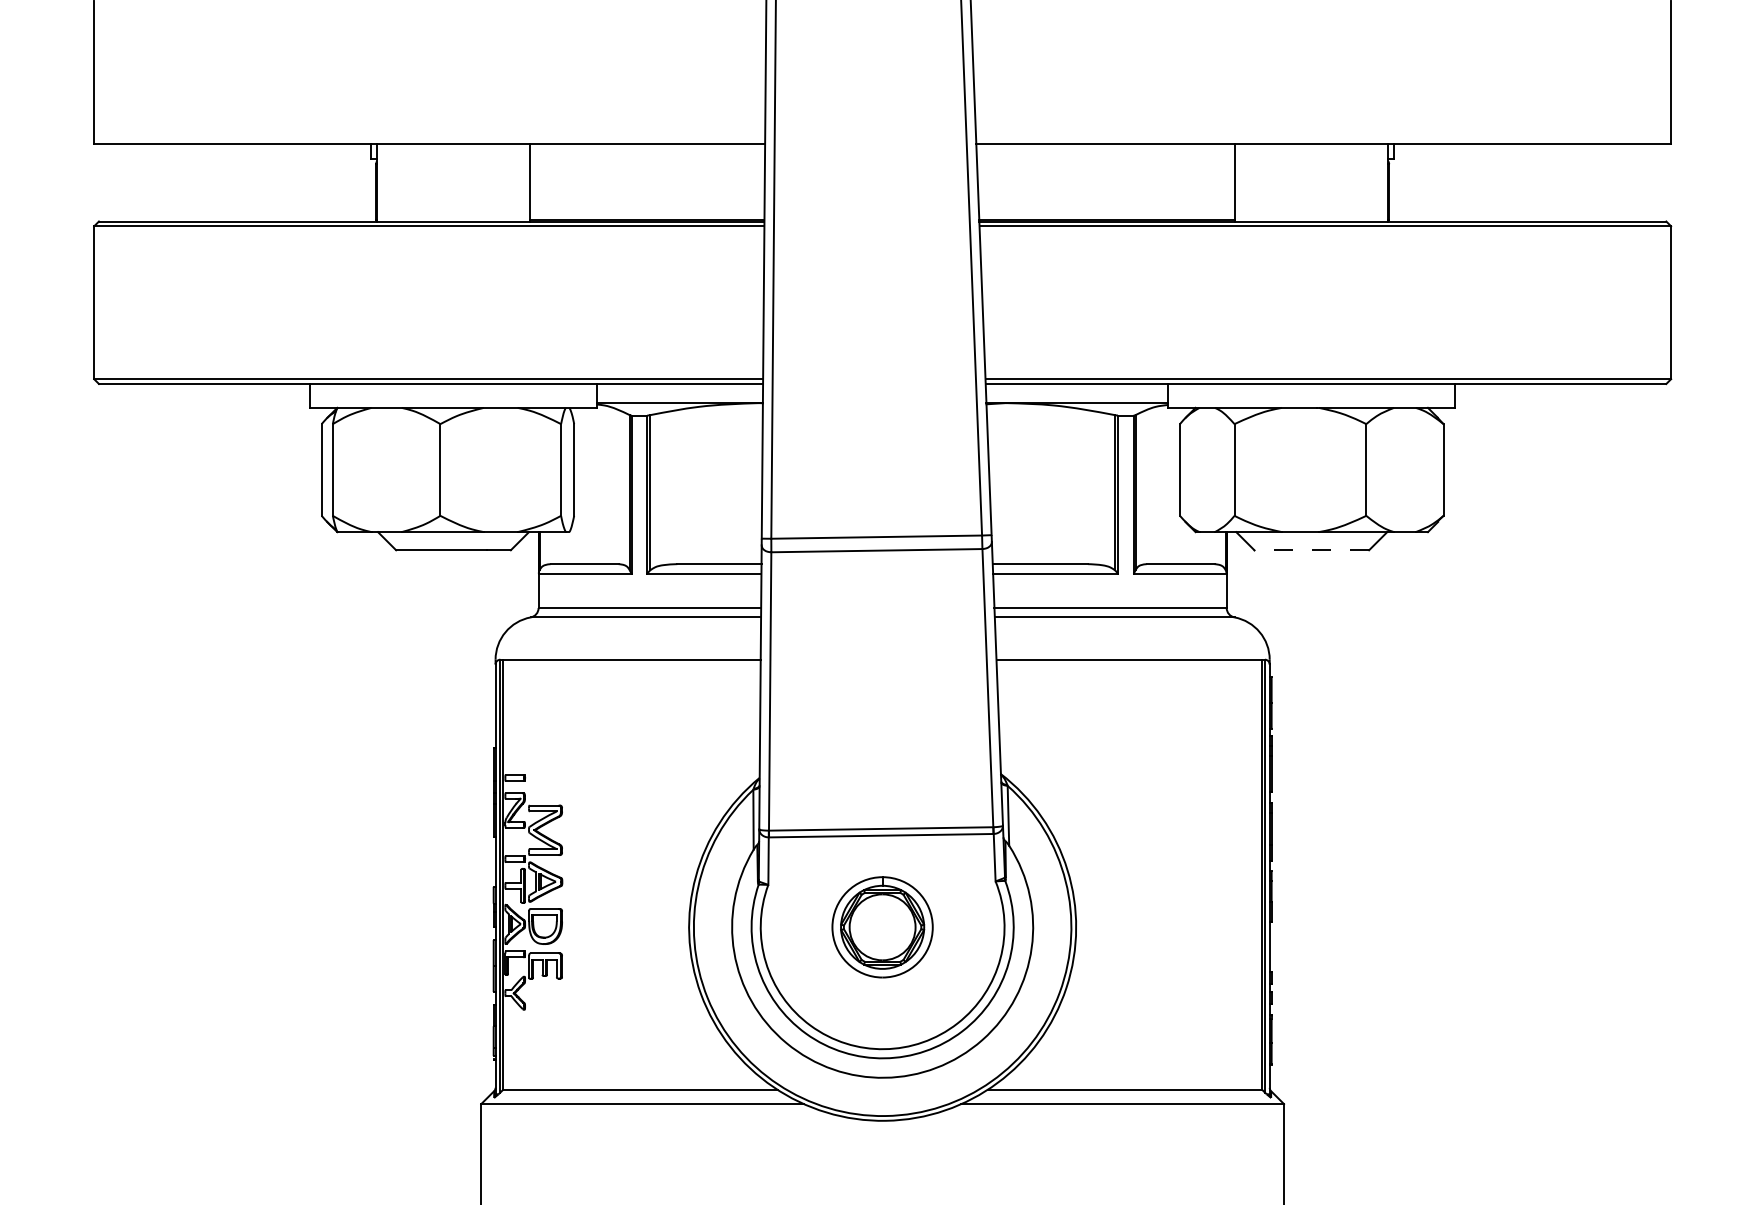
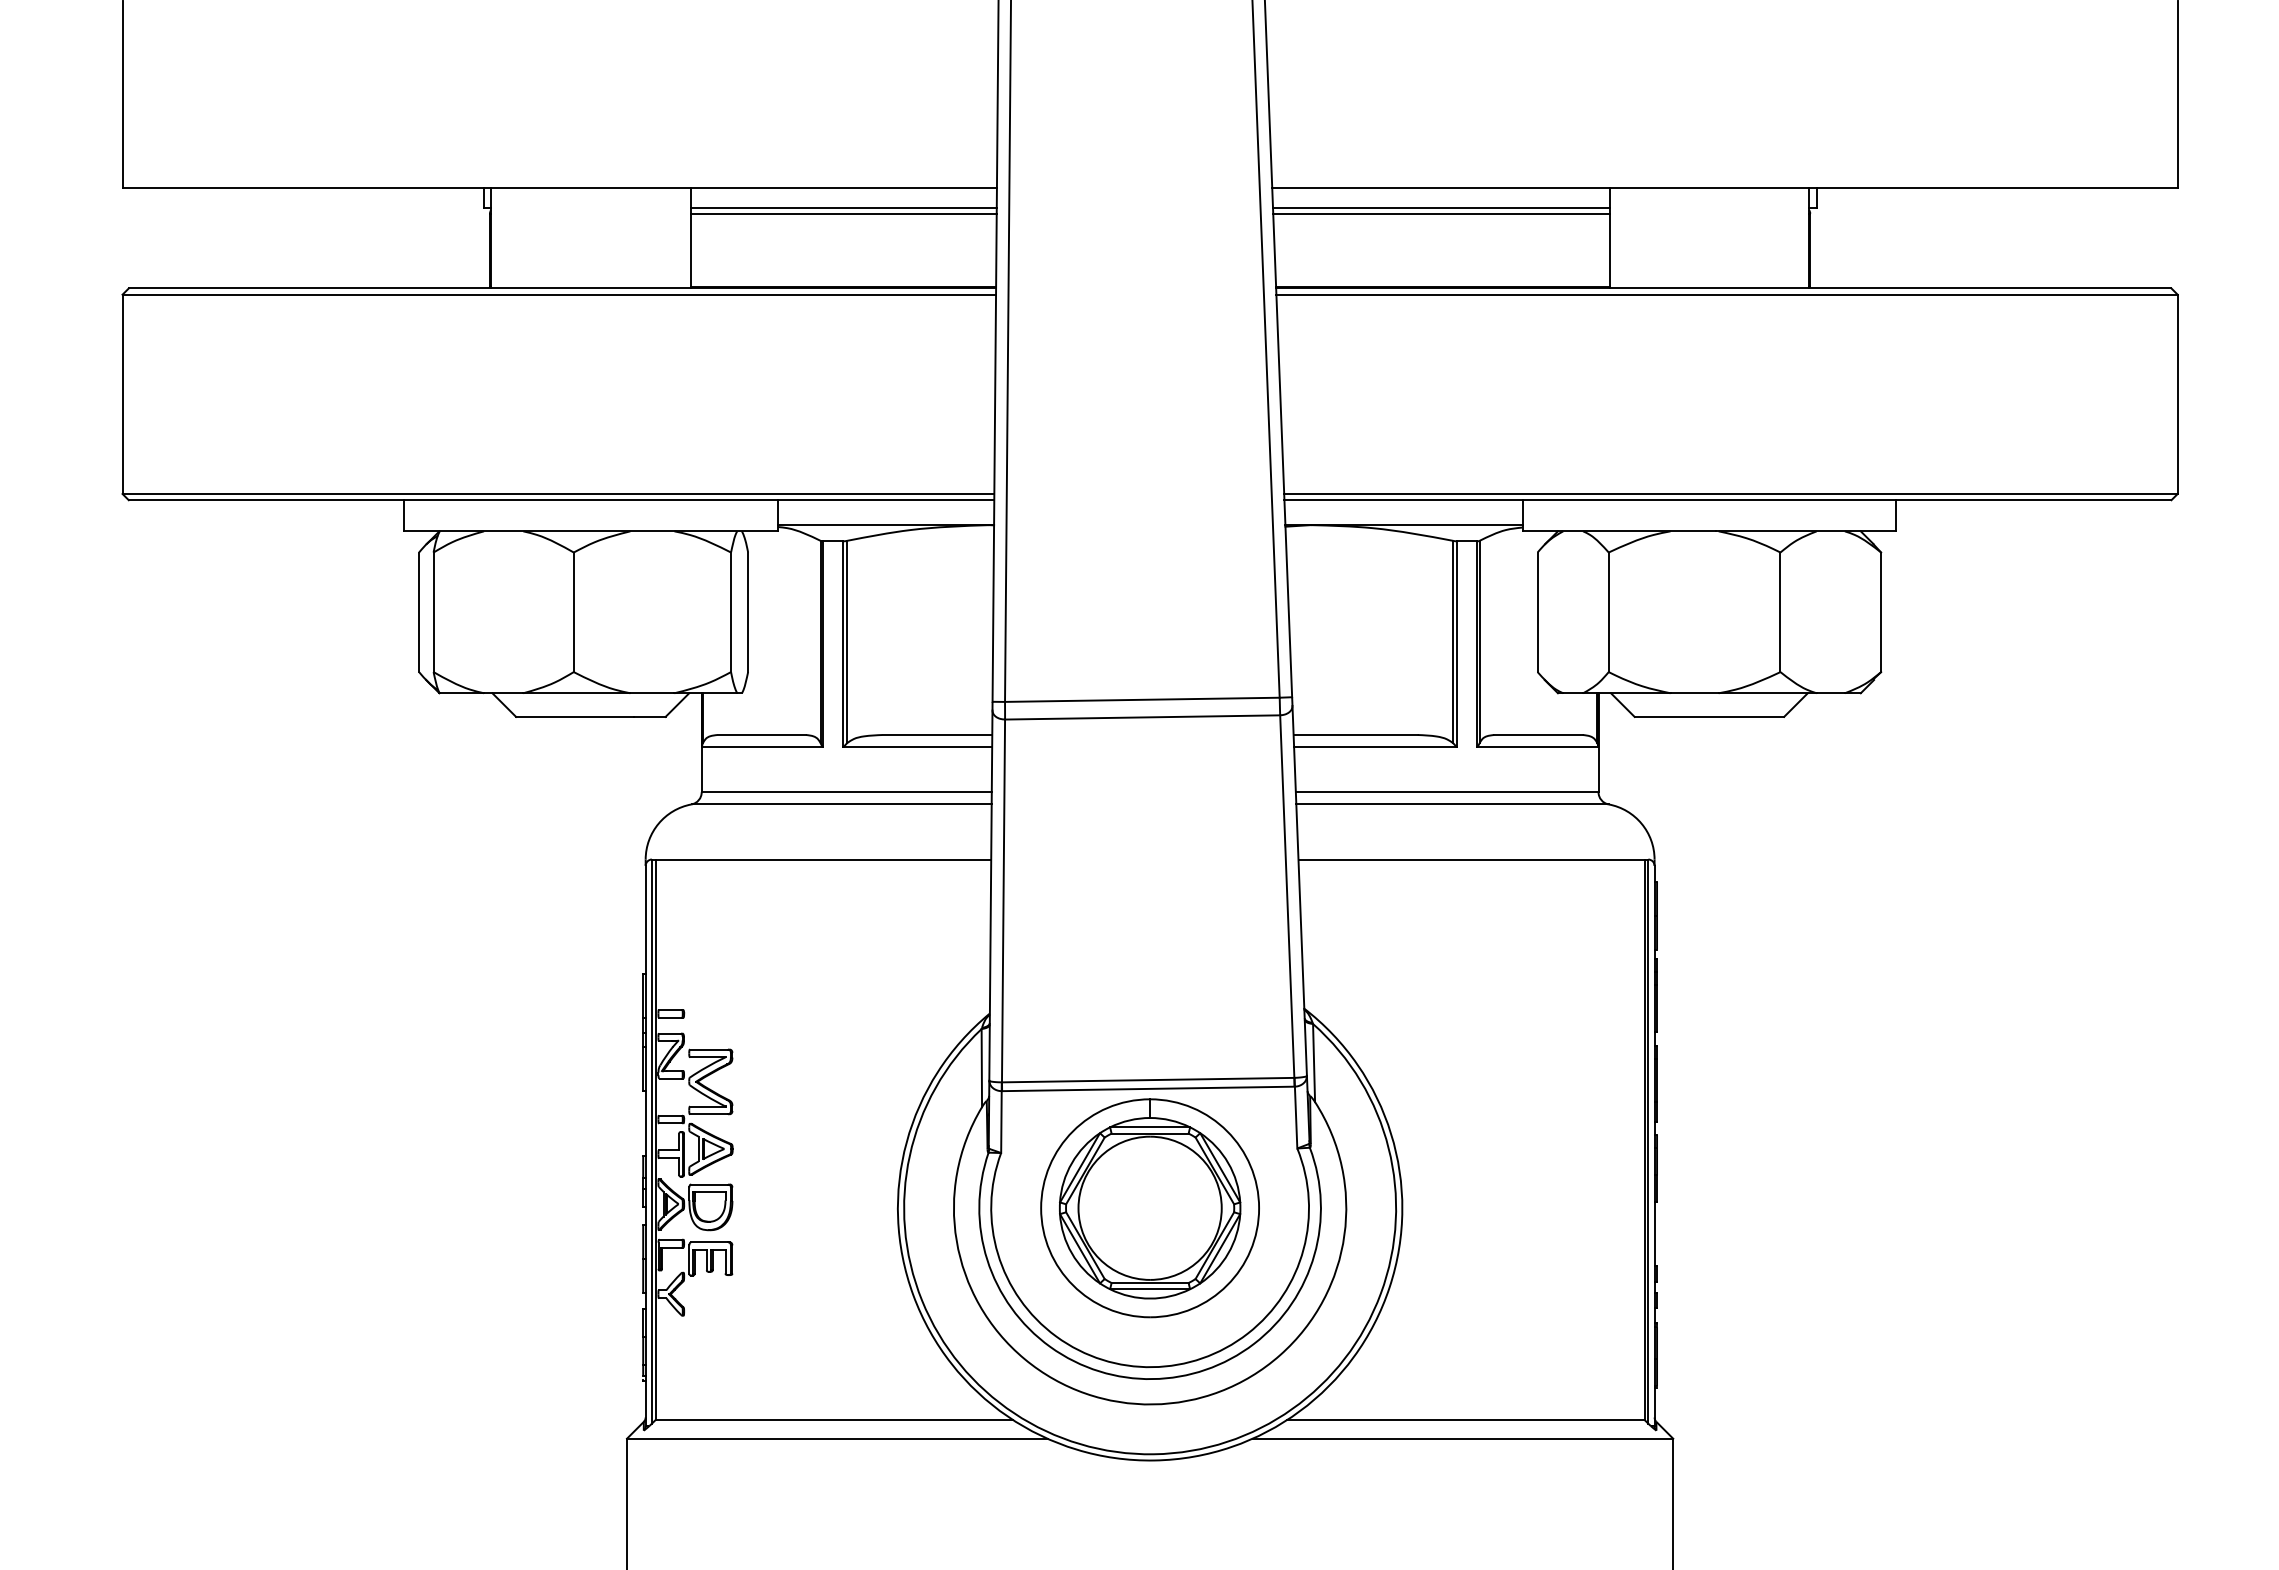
line: (647, 159) -> (843, 207), added
line: (1105, 159) -> (1440, 207), added
line: (647, 163) -> (843, 213), added
line: (1106, 163) -> (1441, 213), added
line: (1311, 549) -> (1709, 716), dashed -> solid
part: (882, 927) -> (1149, 1208), size x1.67

